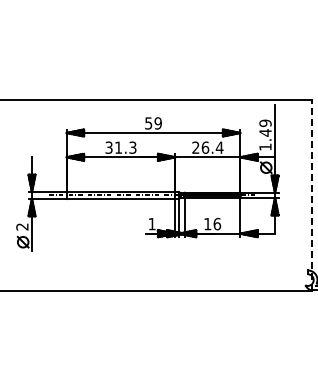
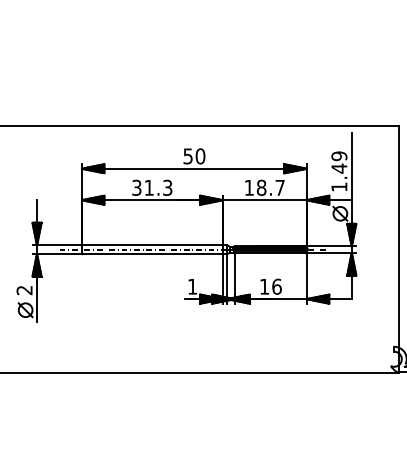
text: (157, 123) -> (199, 156), 59 -> 50
text: (207, 147) -> (264, 187), 26.4 -> 18.7
line: (311, 195) -> (398, 249), dashed -> solid

